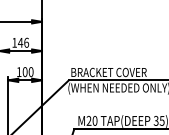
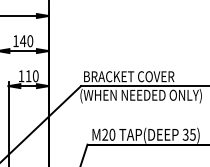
text: (26, 42) -> (30, 40), 146 -> 140
text: (25, 72) -> (28, 76), 100 -> 110

